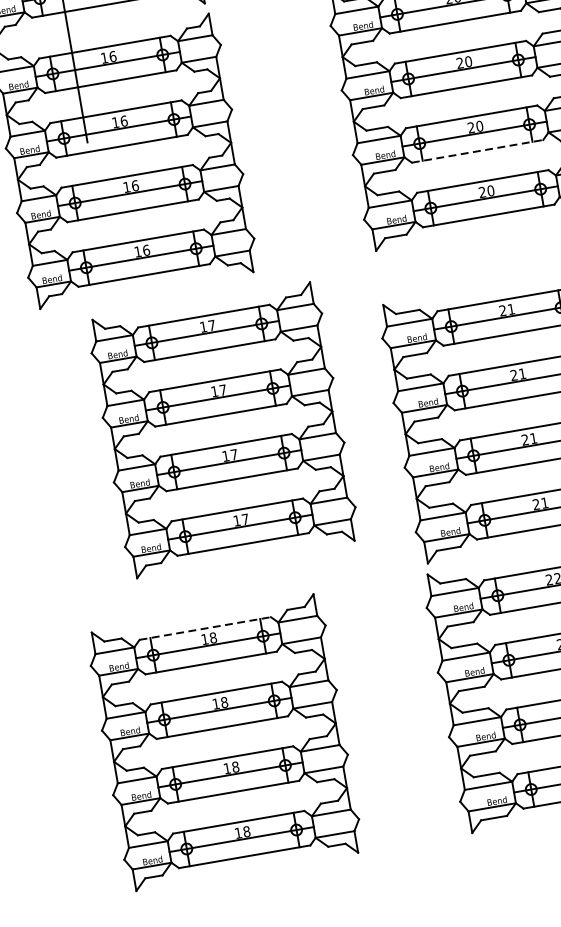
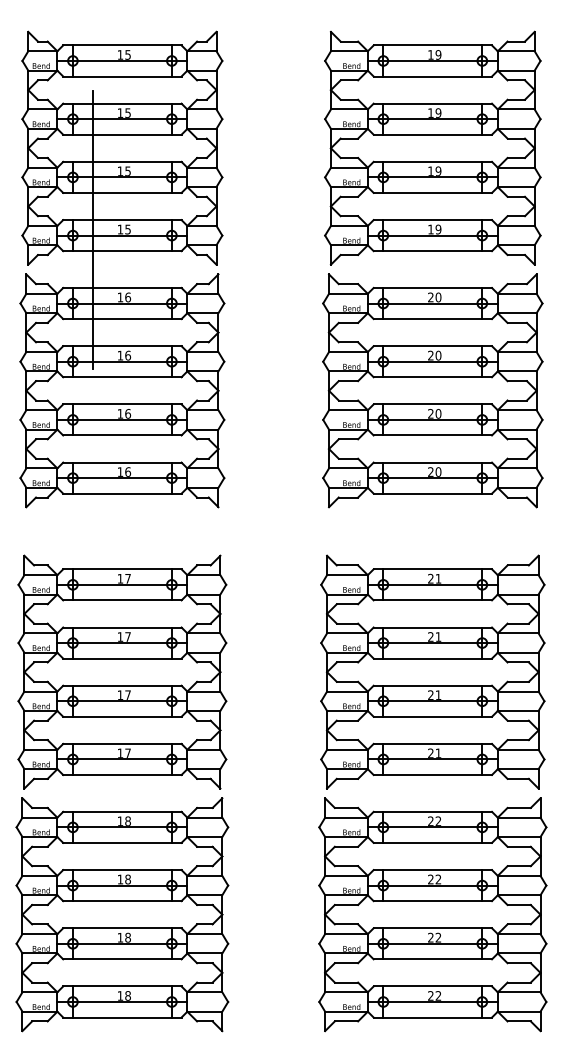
line: (478, 151) -> (433, 435), dashed -> solid
part: (223, 429) -> (122, 671), moved
line: (205, 628) -> (122, 811), dashed -> solid

